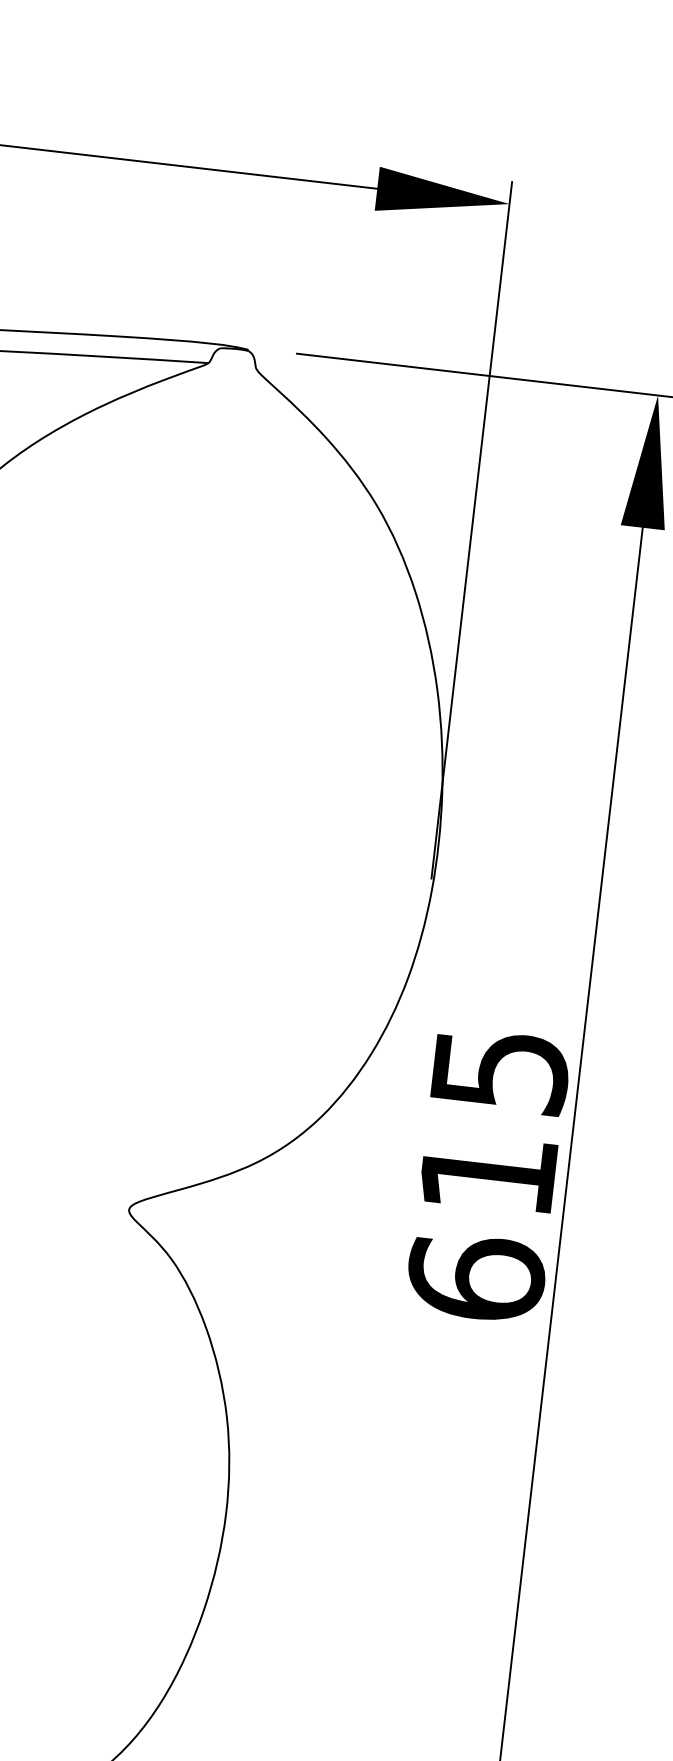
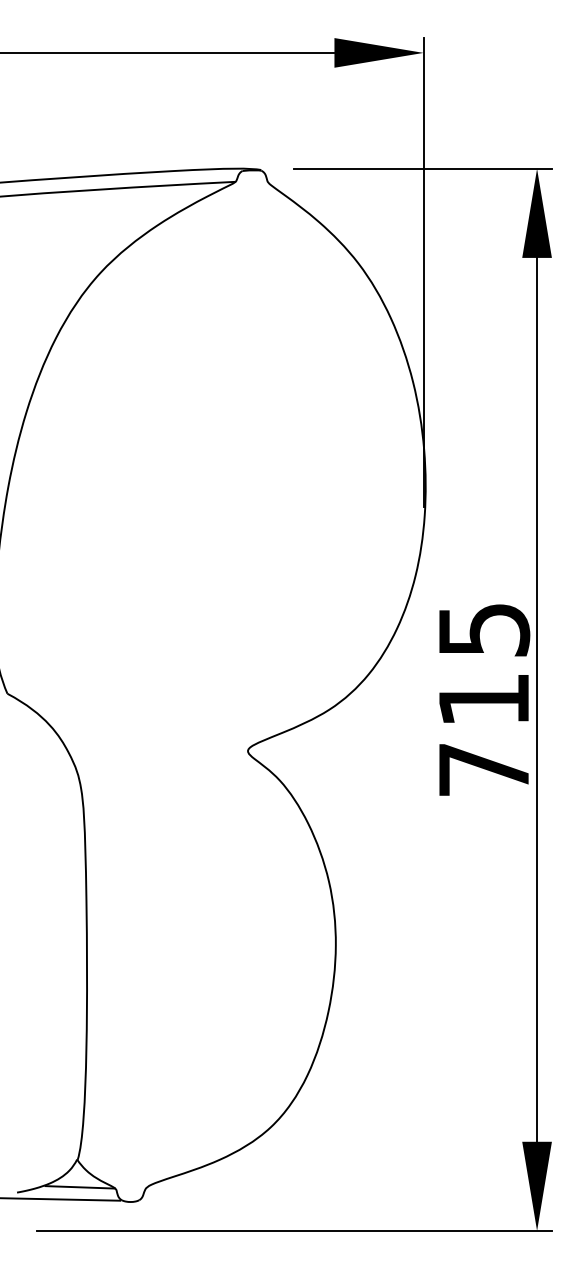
text: (475, 1277) -> (483, 769), 615 -> 715

